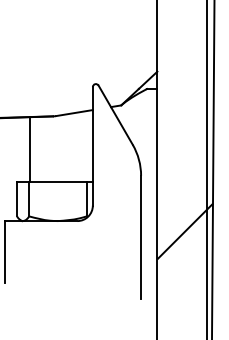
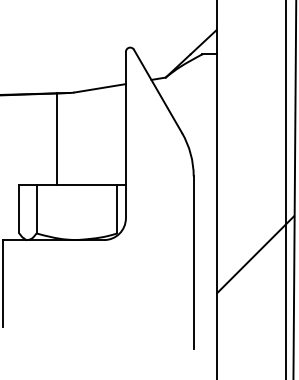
line: (29, 148) -> (56, 138), moved

